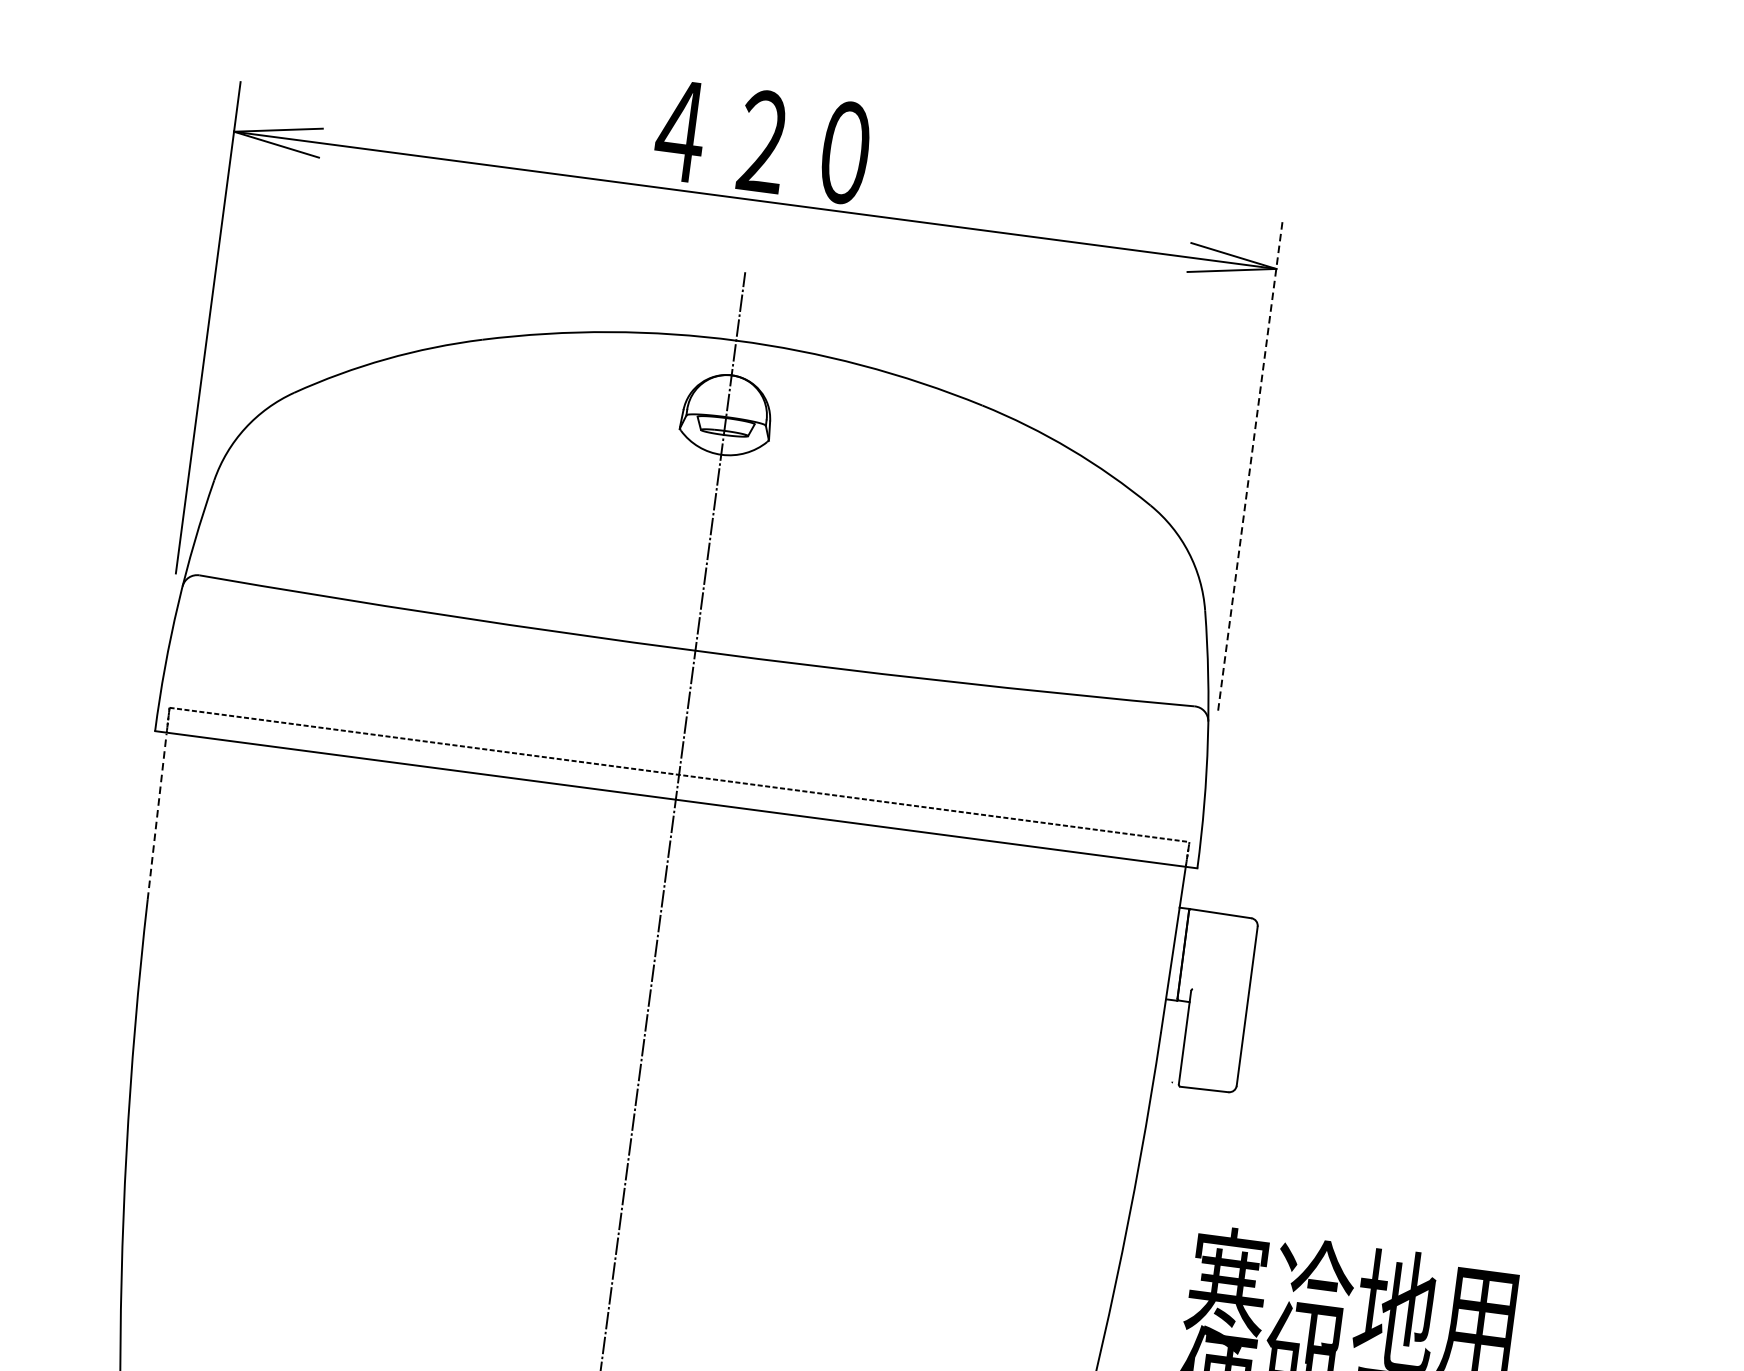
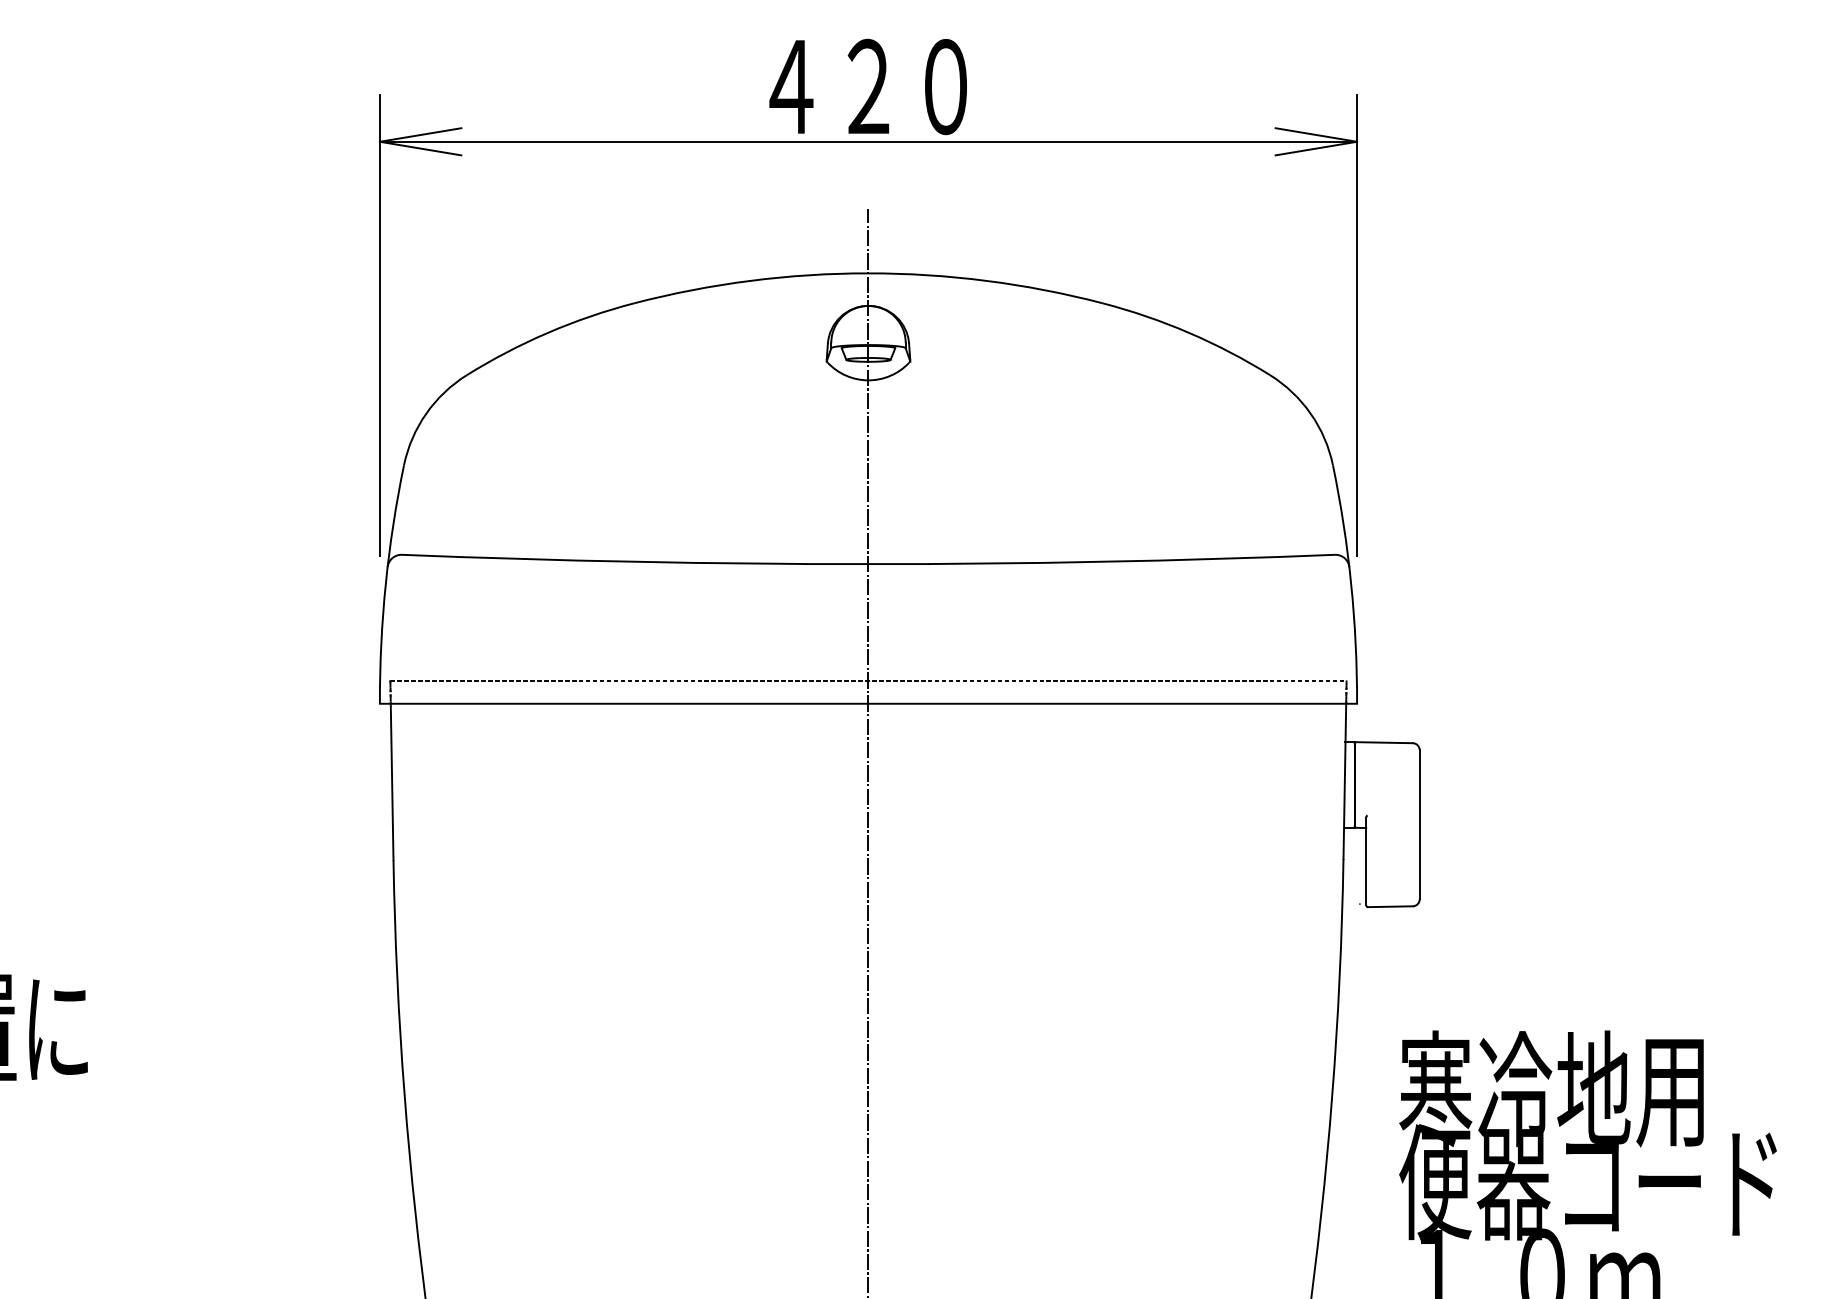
line: (1250, 464) -> (1357, 325), dashed -> solid
line: (157, 816) -> (392, 782), dashed -> solid

